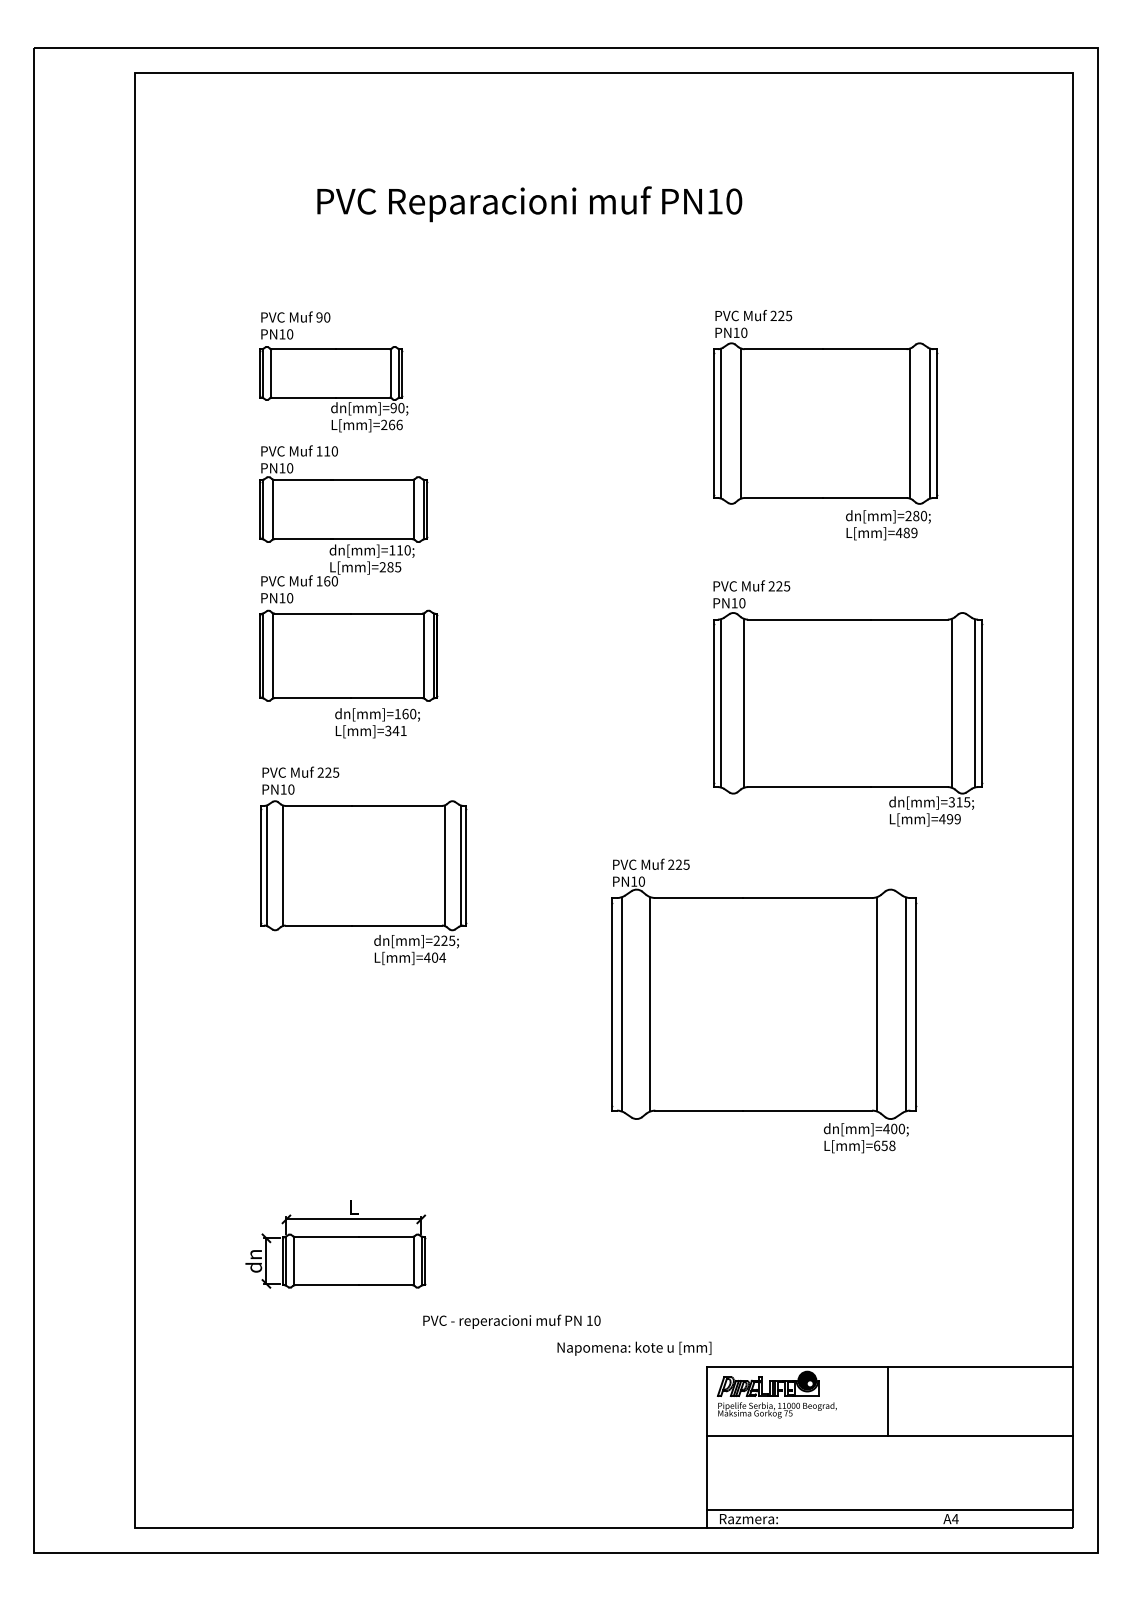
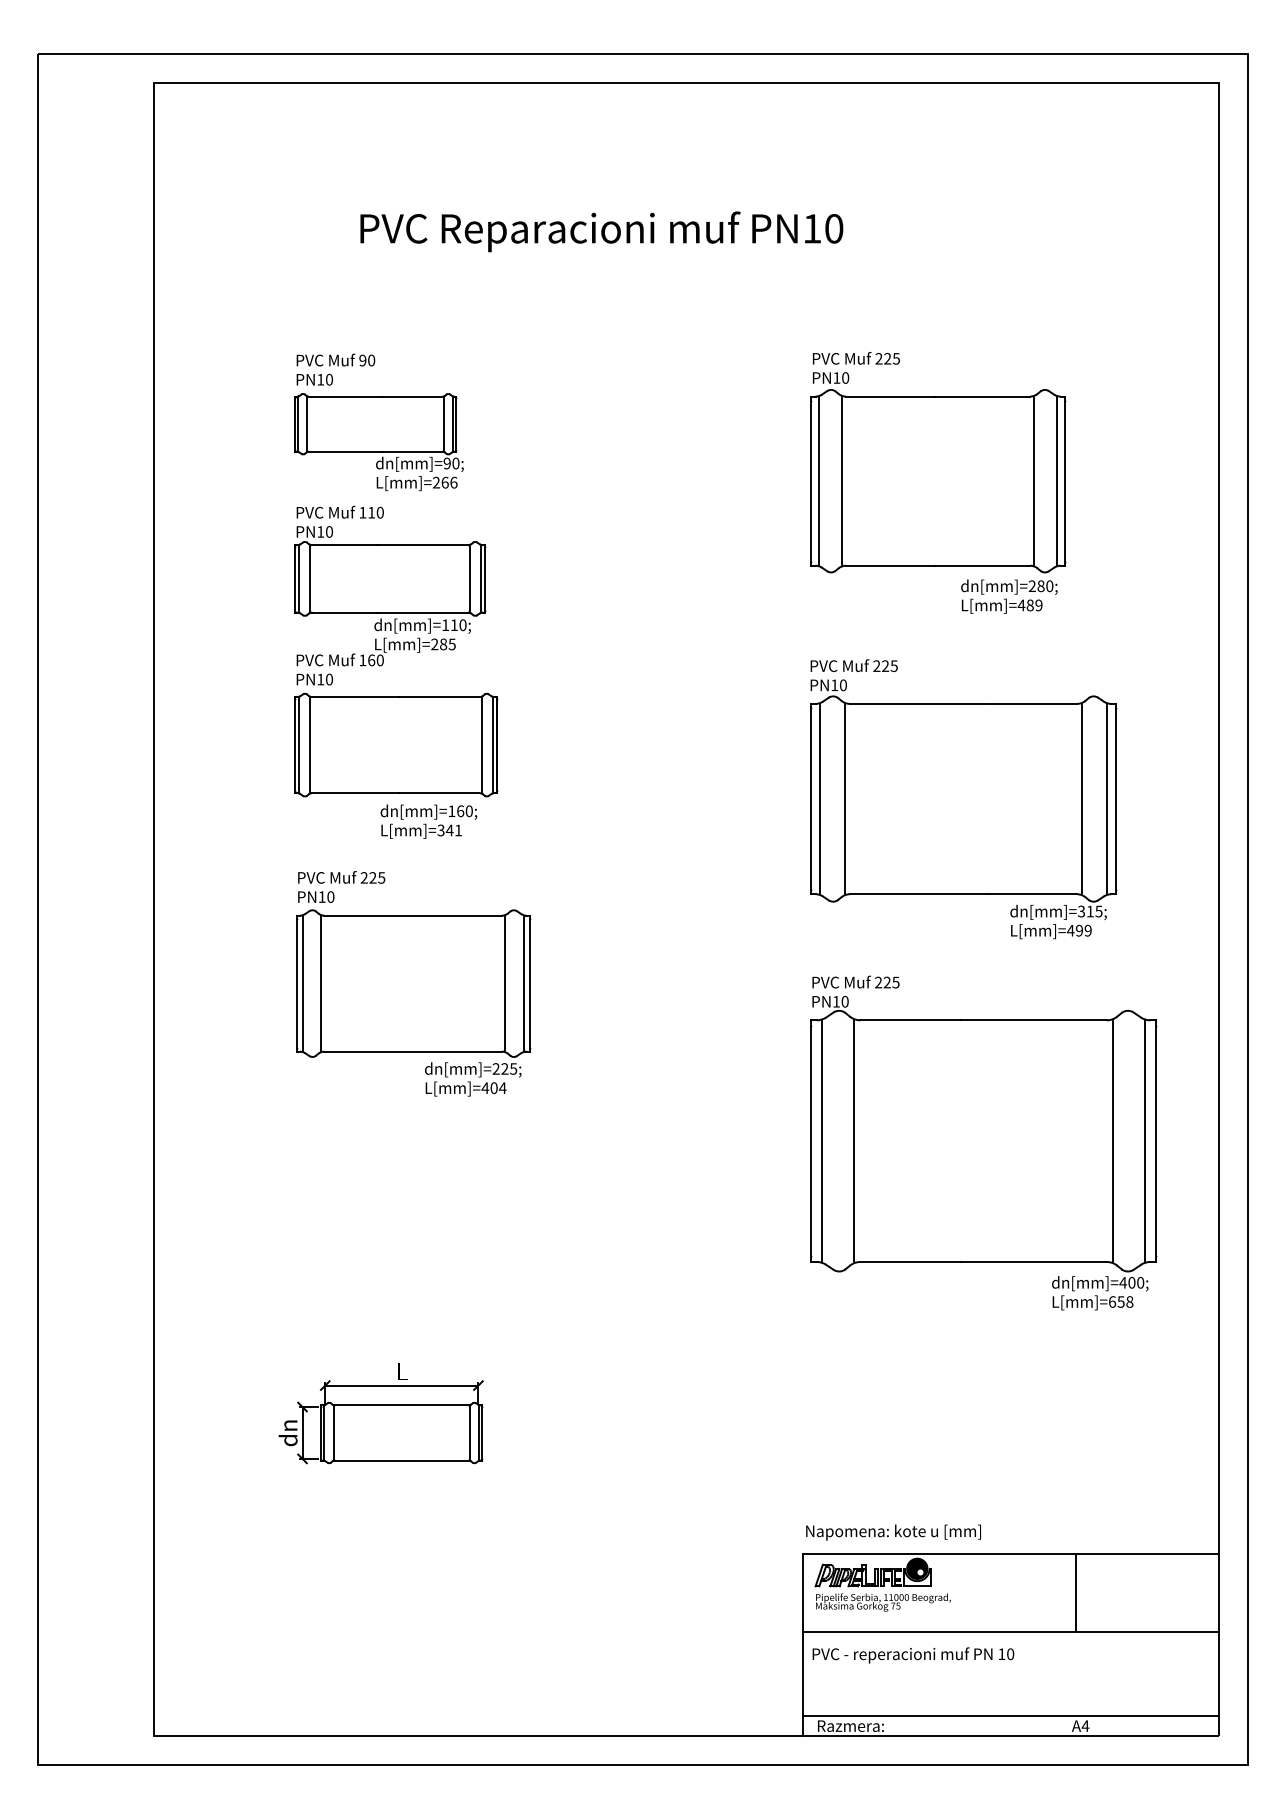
part: (764, 1005) -> (984, 1142), moved
text: (511, 1321) -> (912, 1655), moved
text: (634, 1348) -> (893, 1532), moved
line: (887, 1401) -> (1075, 1592), moved

